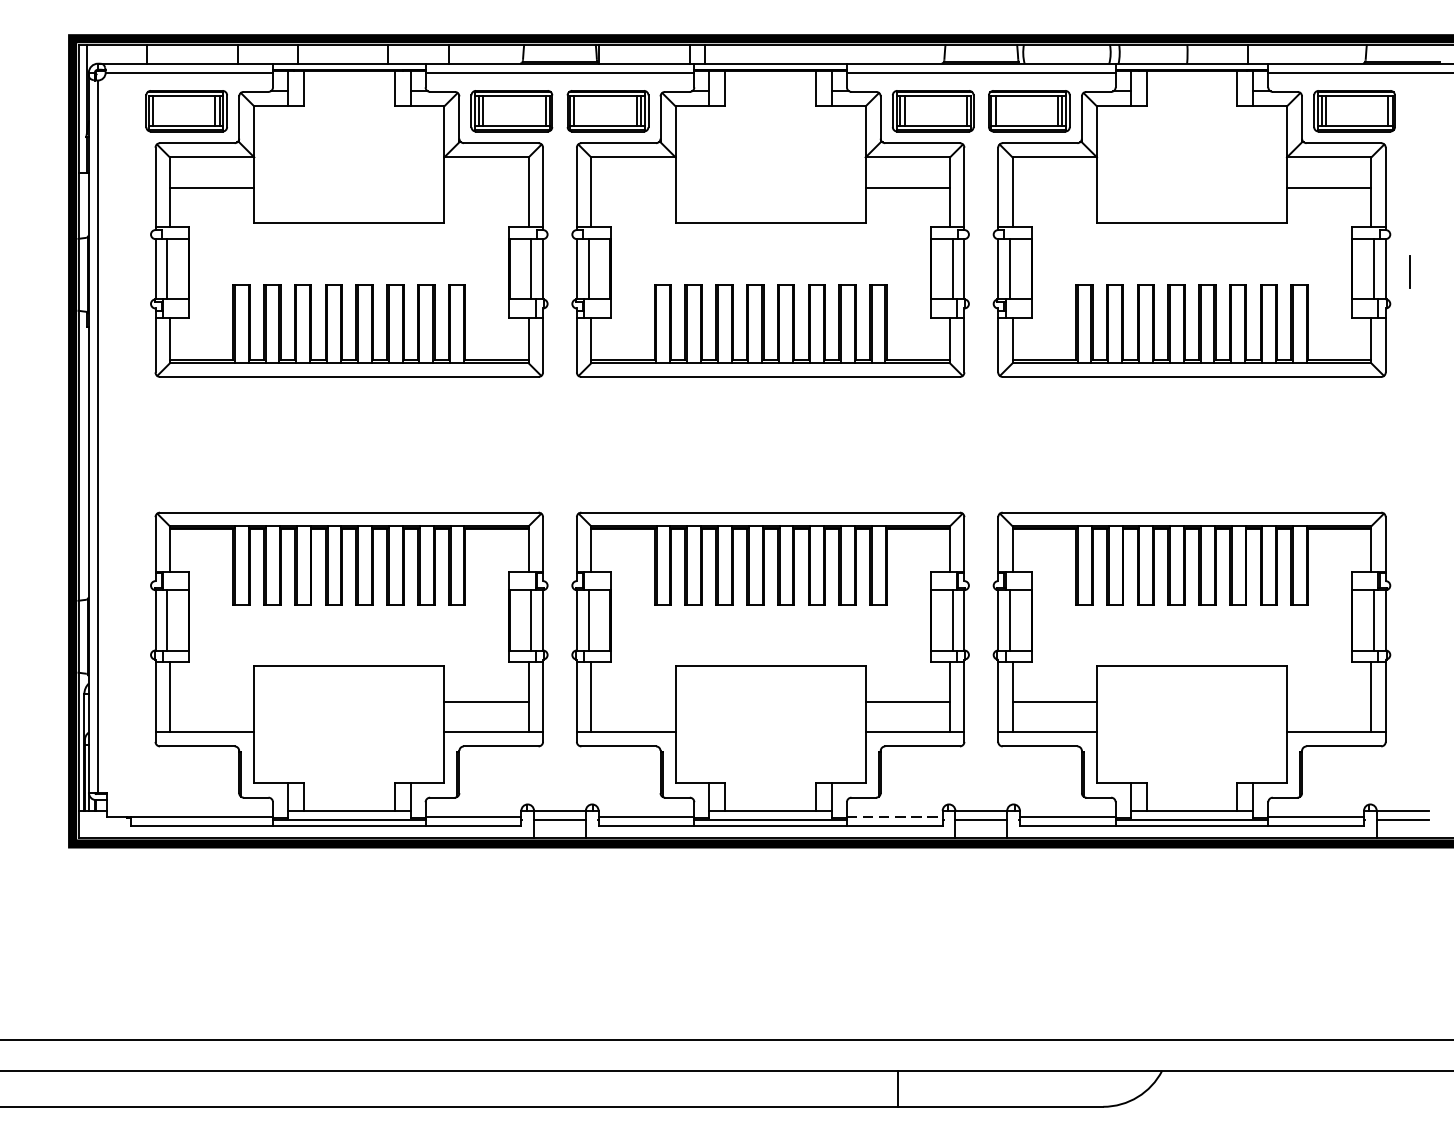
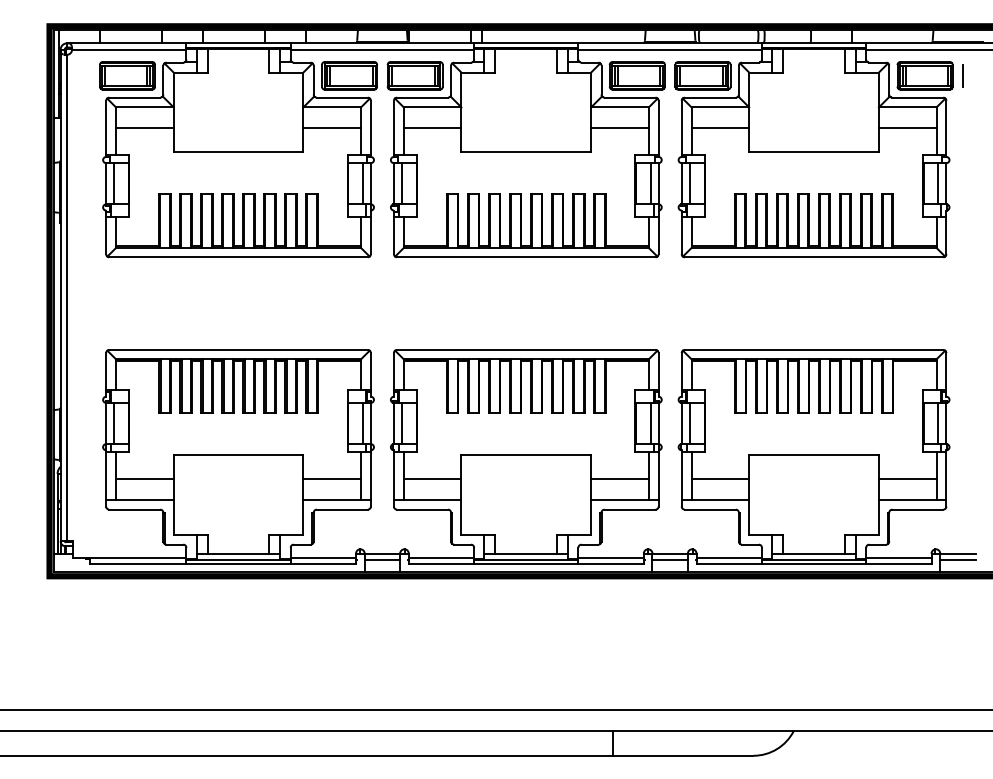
line: (486, 186) -> (332, 127), added
line: (633, 186) -> (432, 127), added
line: (1054, 186) -> (720, 127), added
line: (1409, 271) -> (962, 75), moved
line: (211, 702) -> (144, 479), added
line: (633, 702) -> (432, 479), added
line: (1328, 702) -> (907, 479), added
line: (895, 816) -> (611, 557), dashed -> solid

